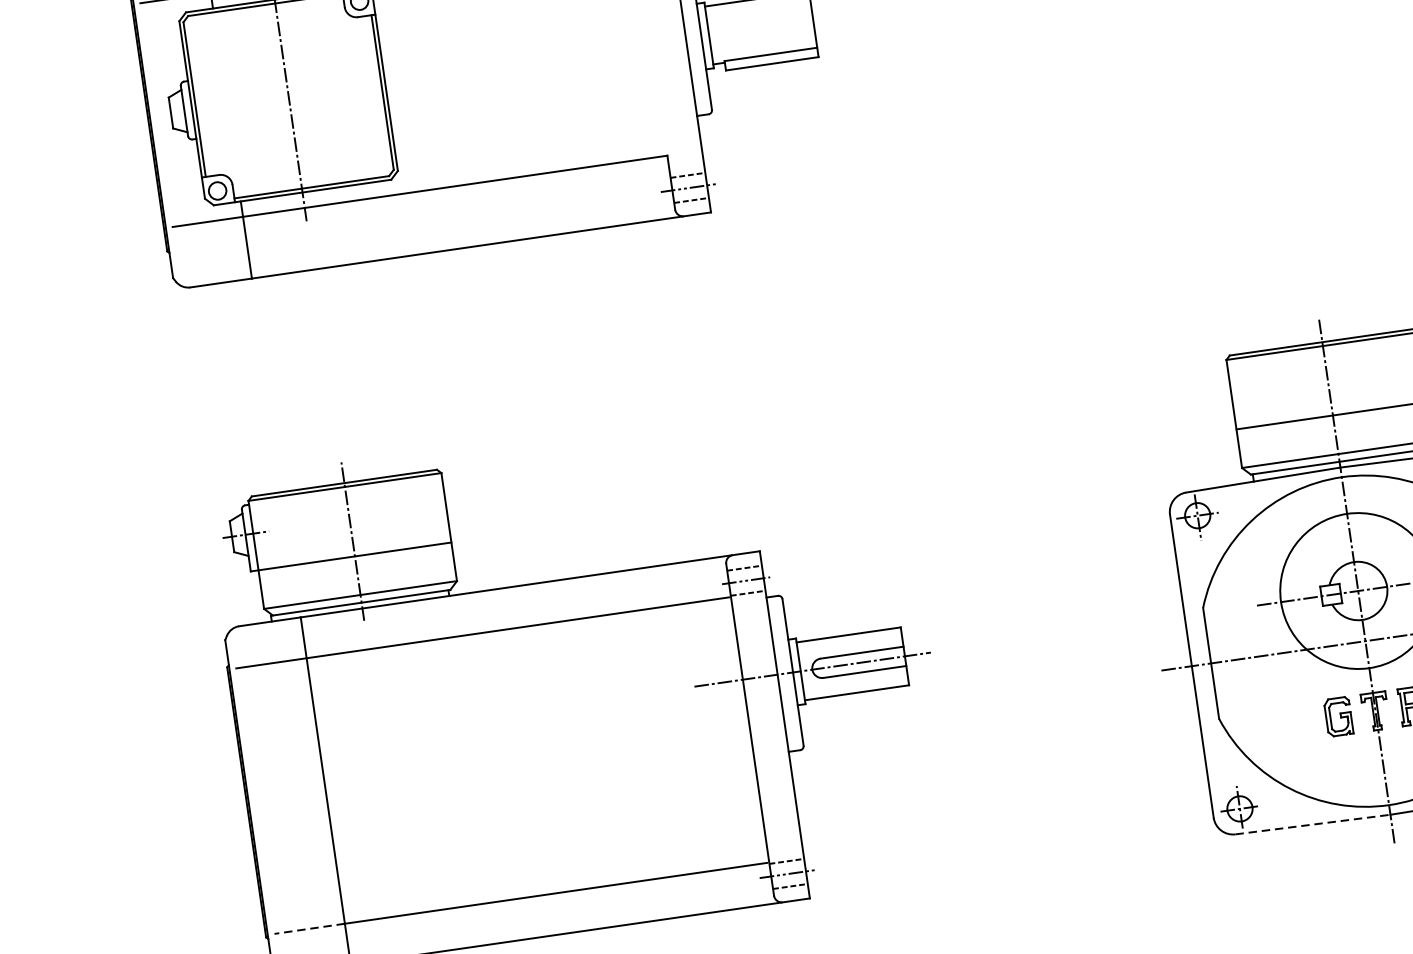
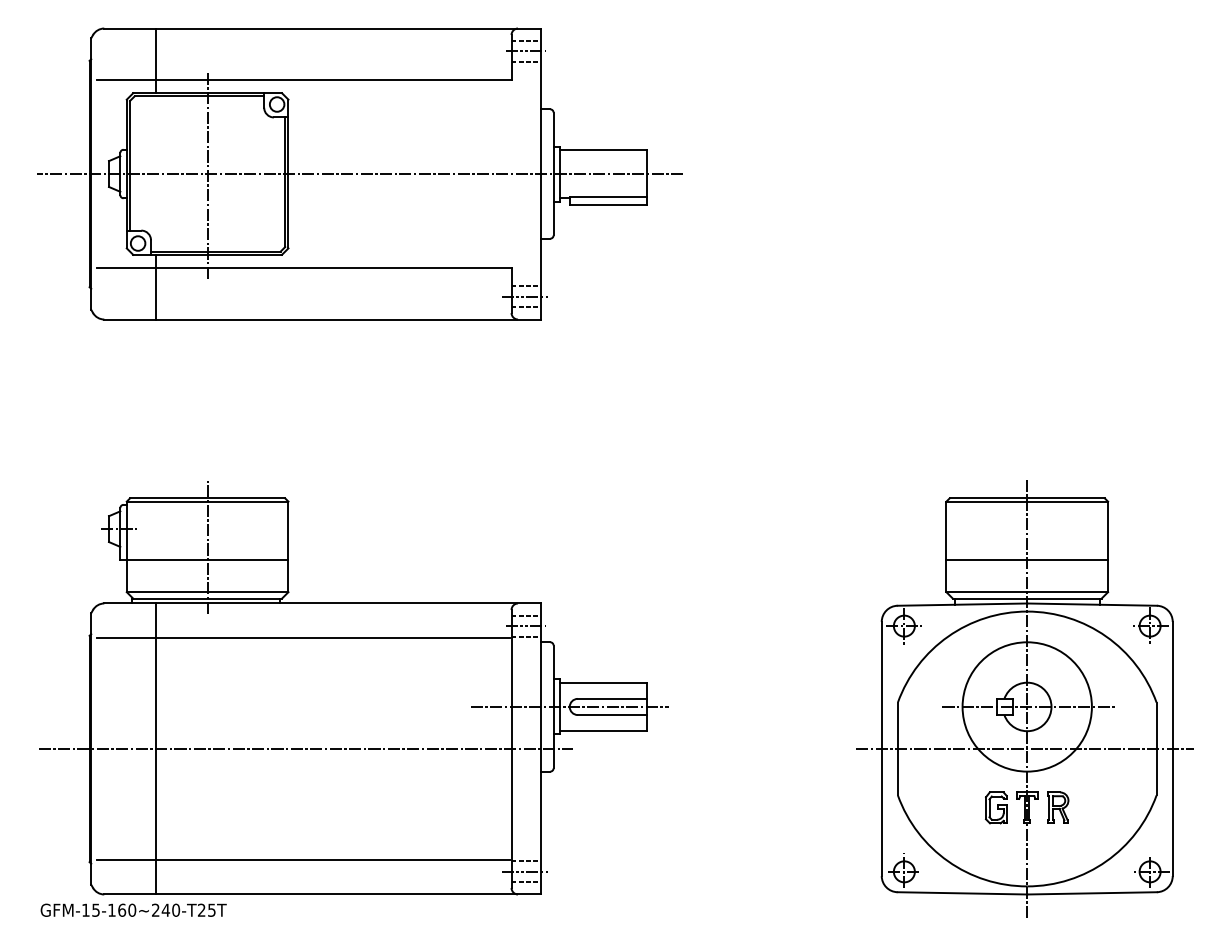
line: (469, 70) -> (359, 174), added
line: (504, 764) -> (305, 748), added
line: (1313, 824) -> (962, 893), dashed -> solid
line: (309, 929) -> (126, 860), dashed -> solid

